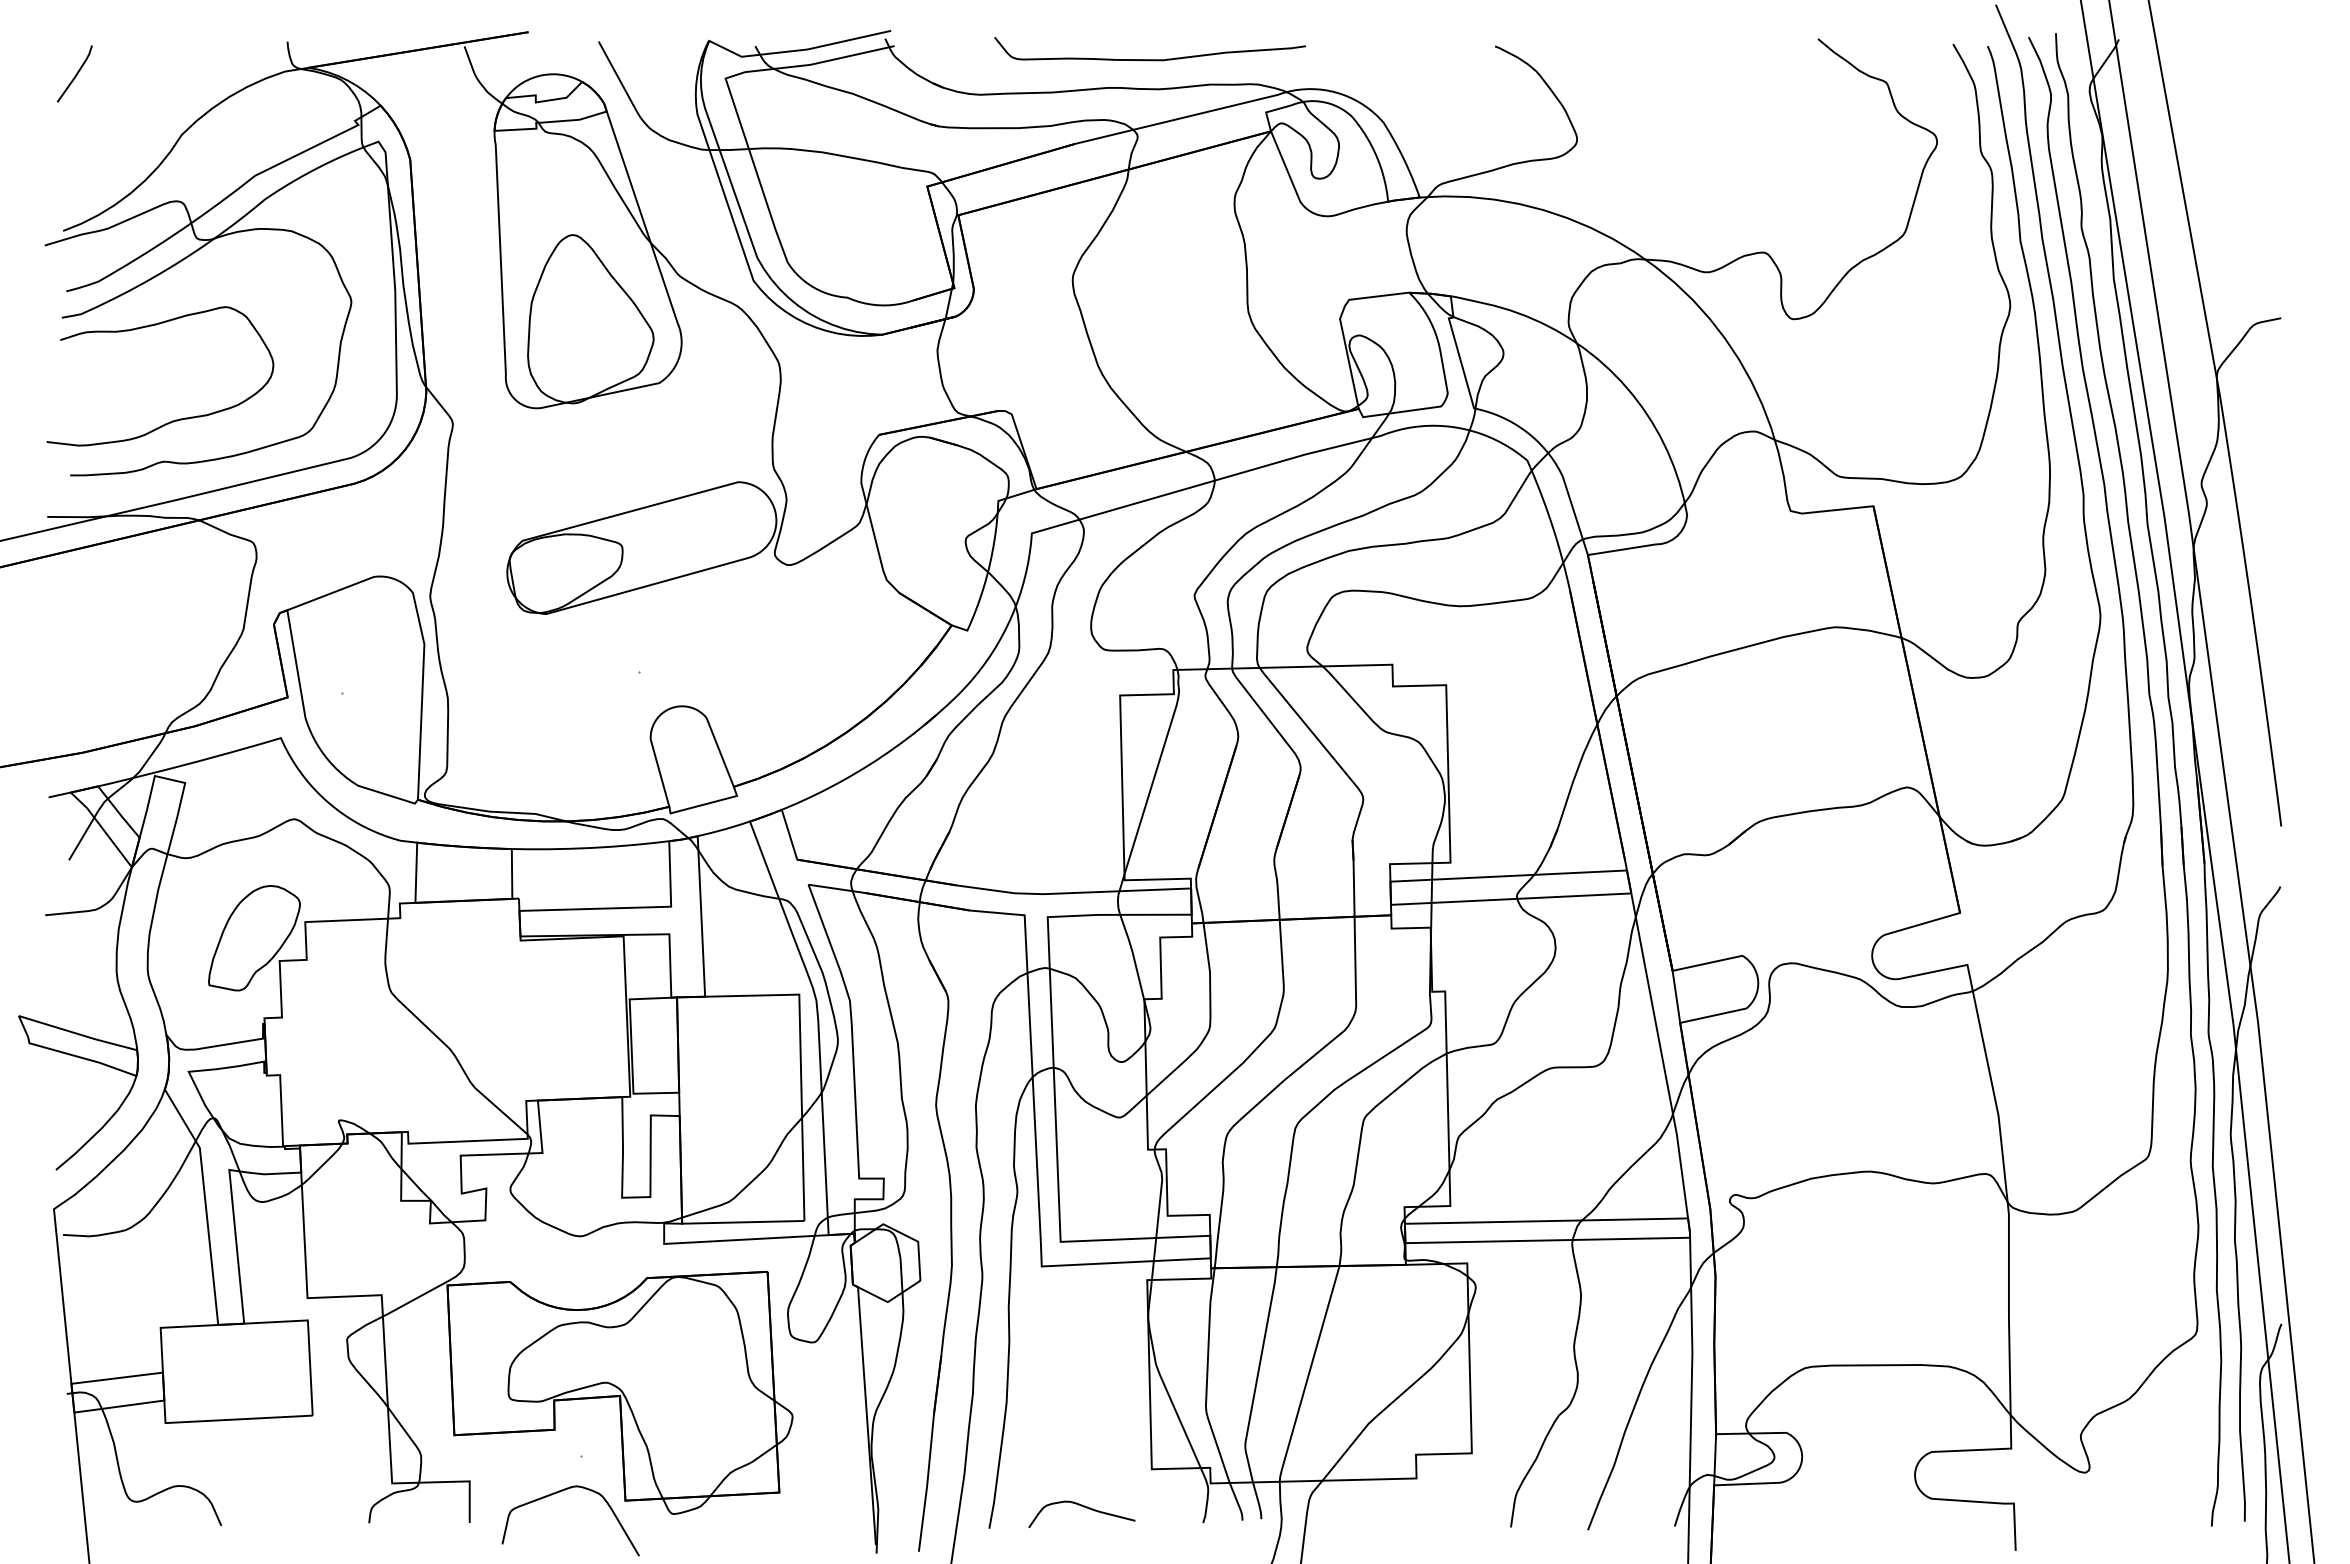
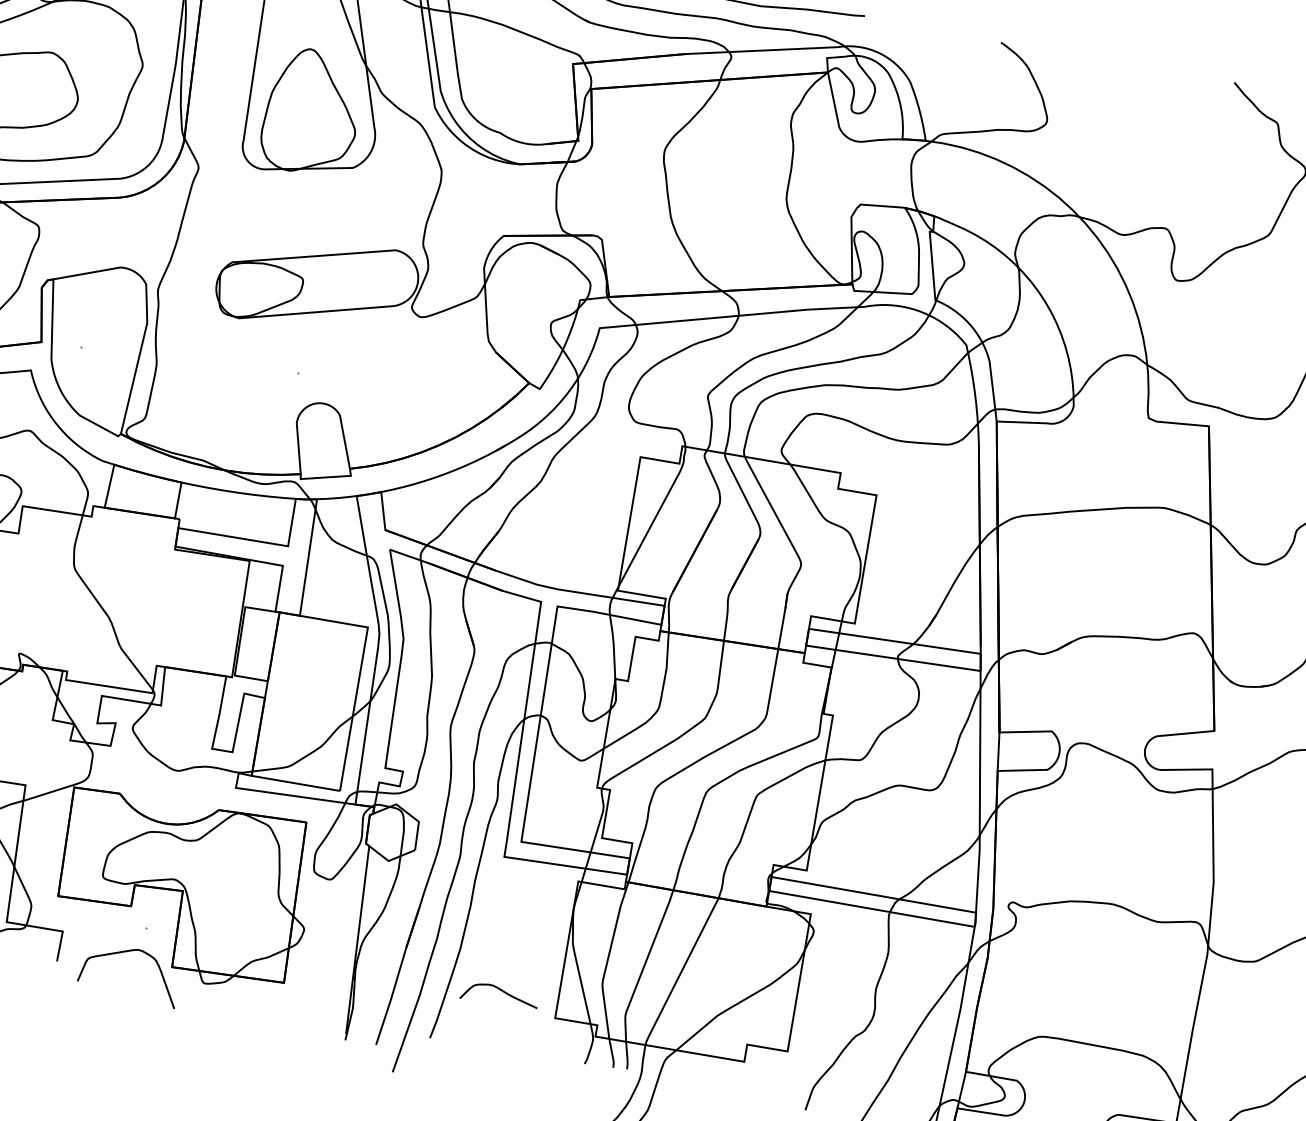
curve: (1083, 1507) -> (501, 991), moved

